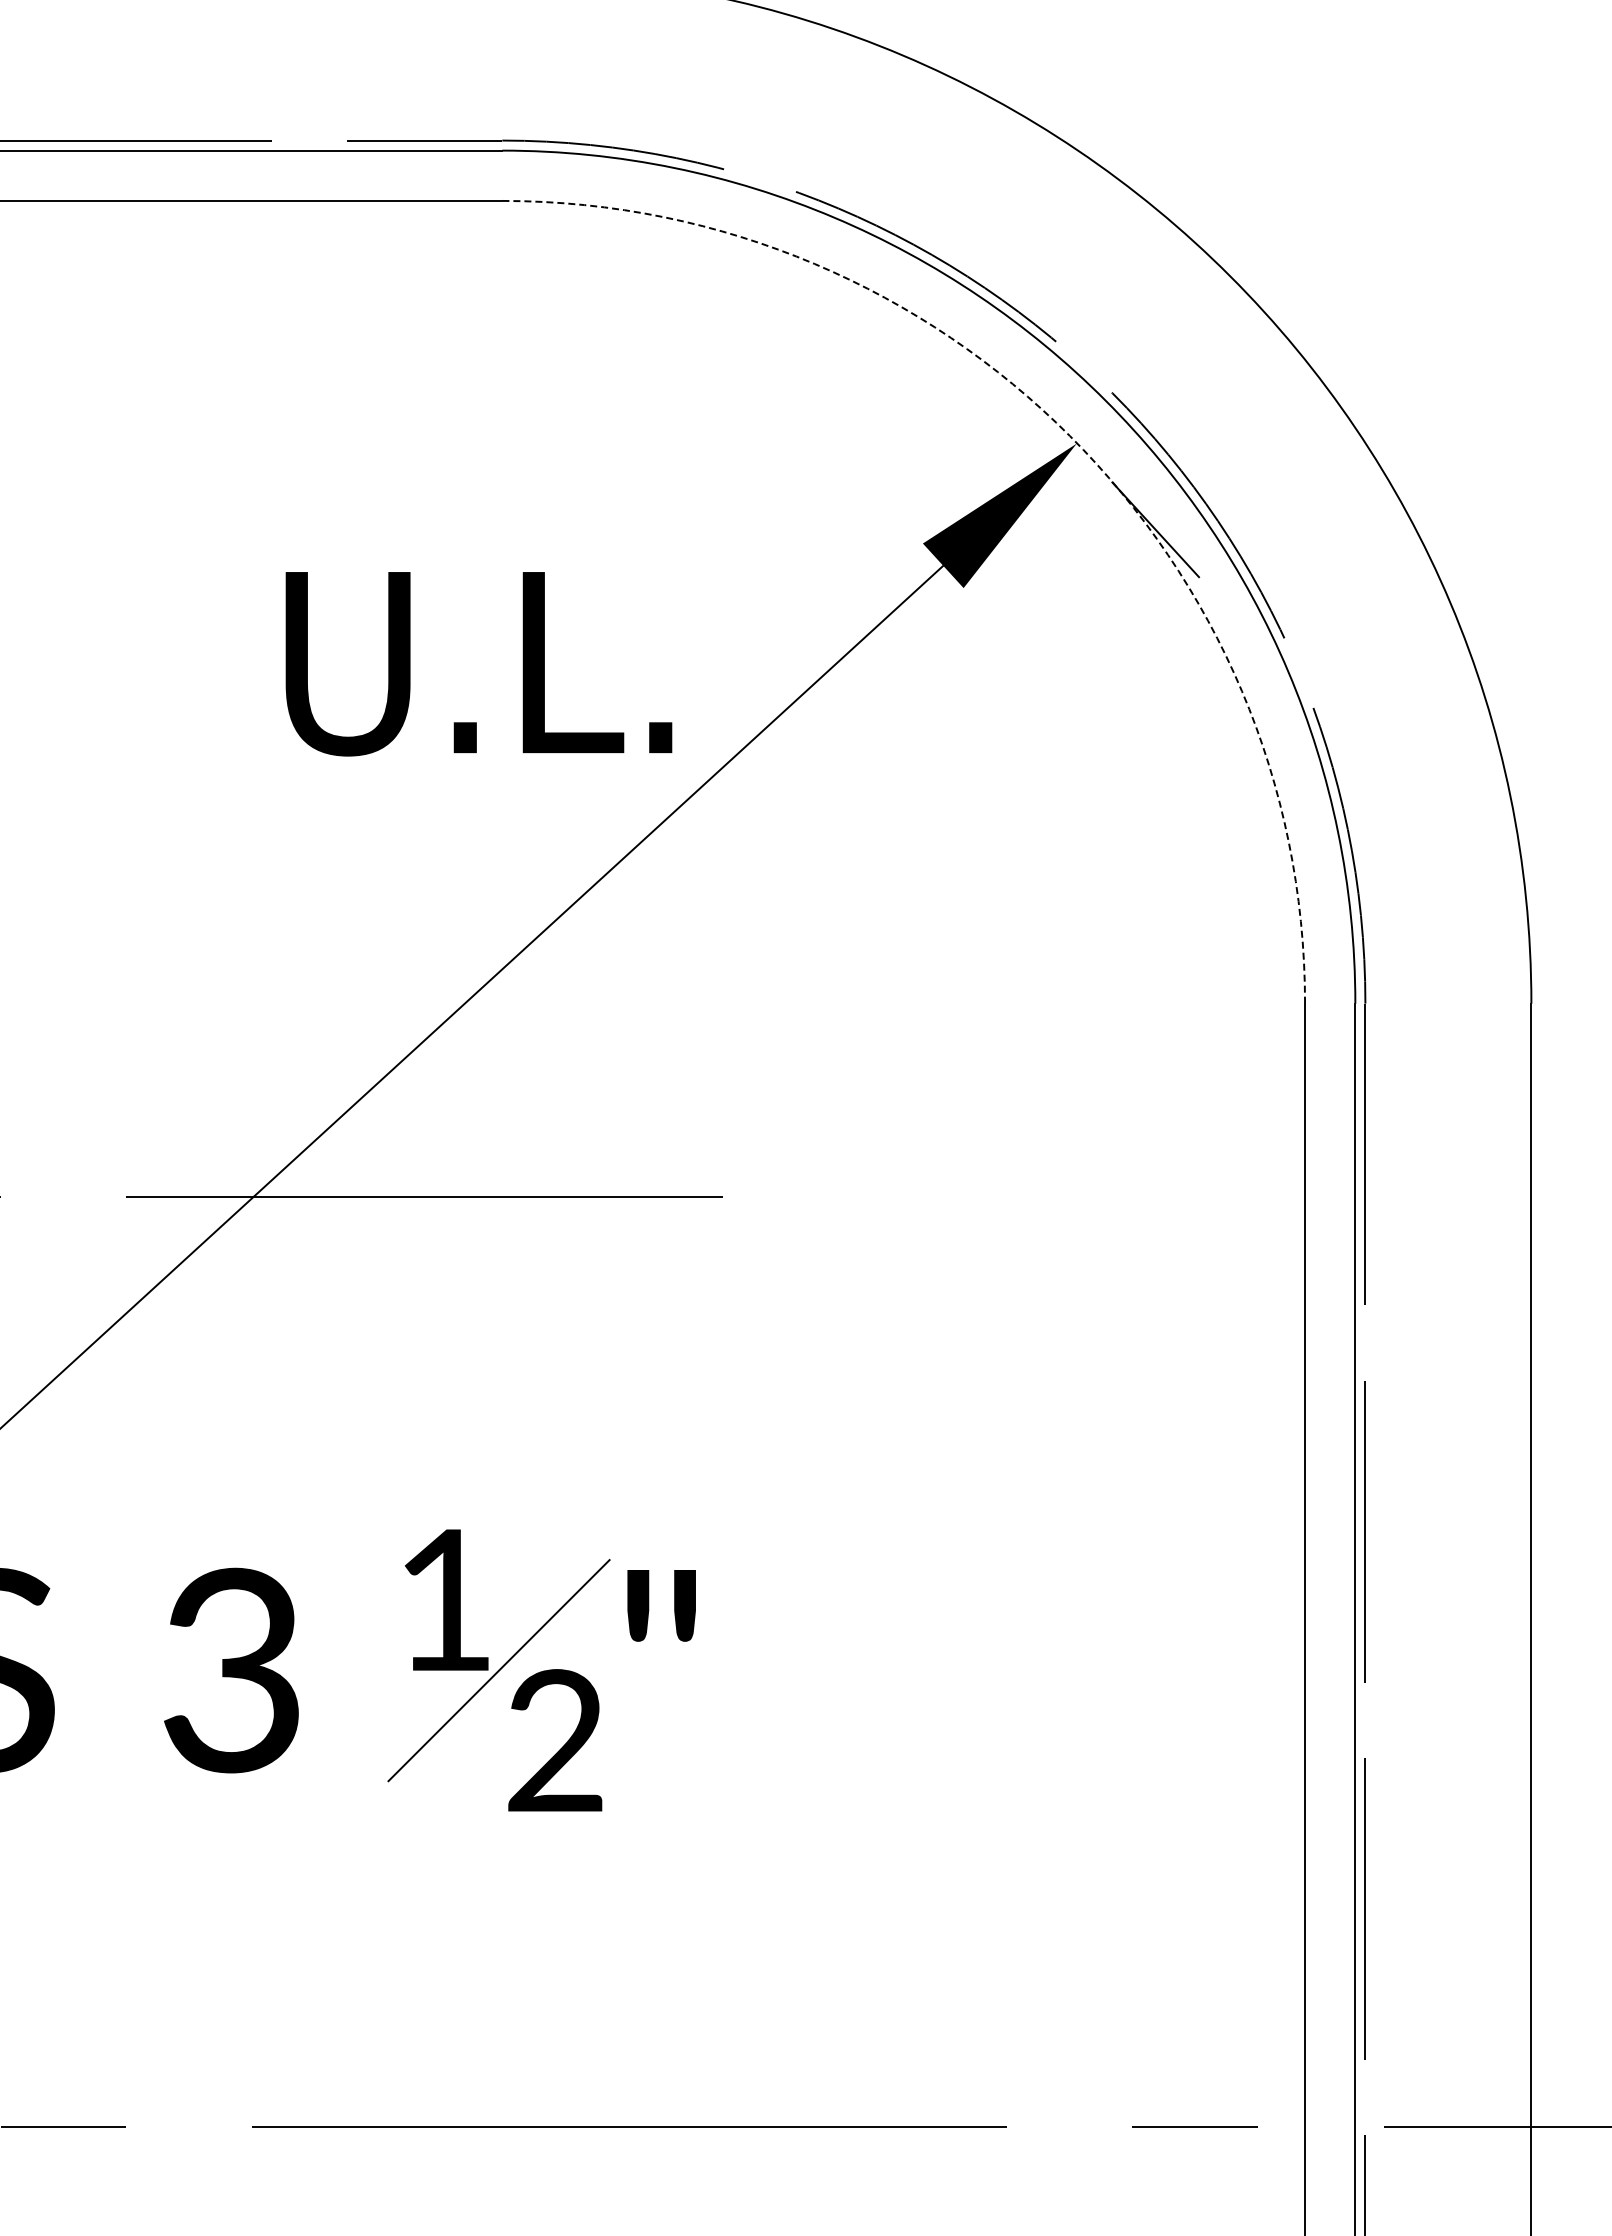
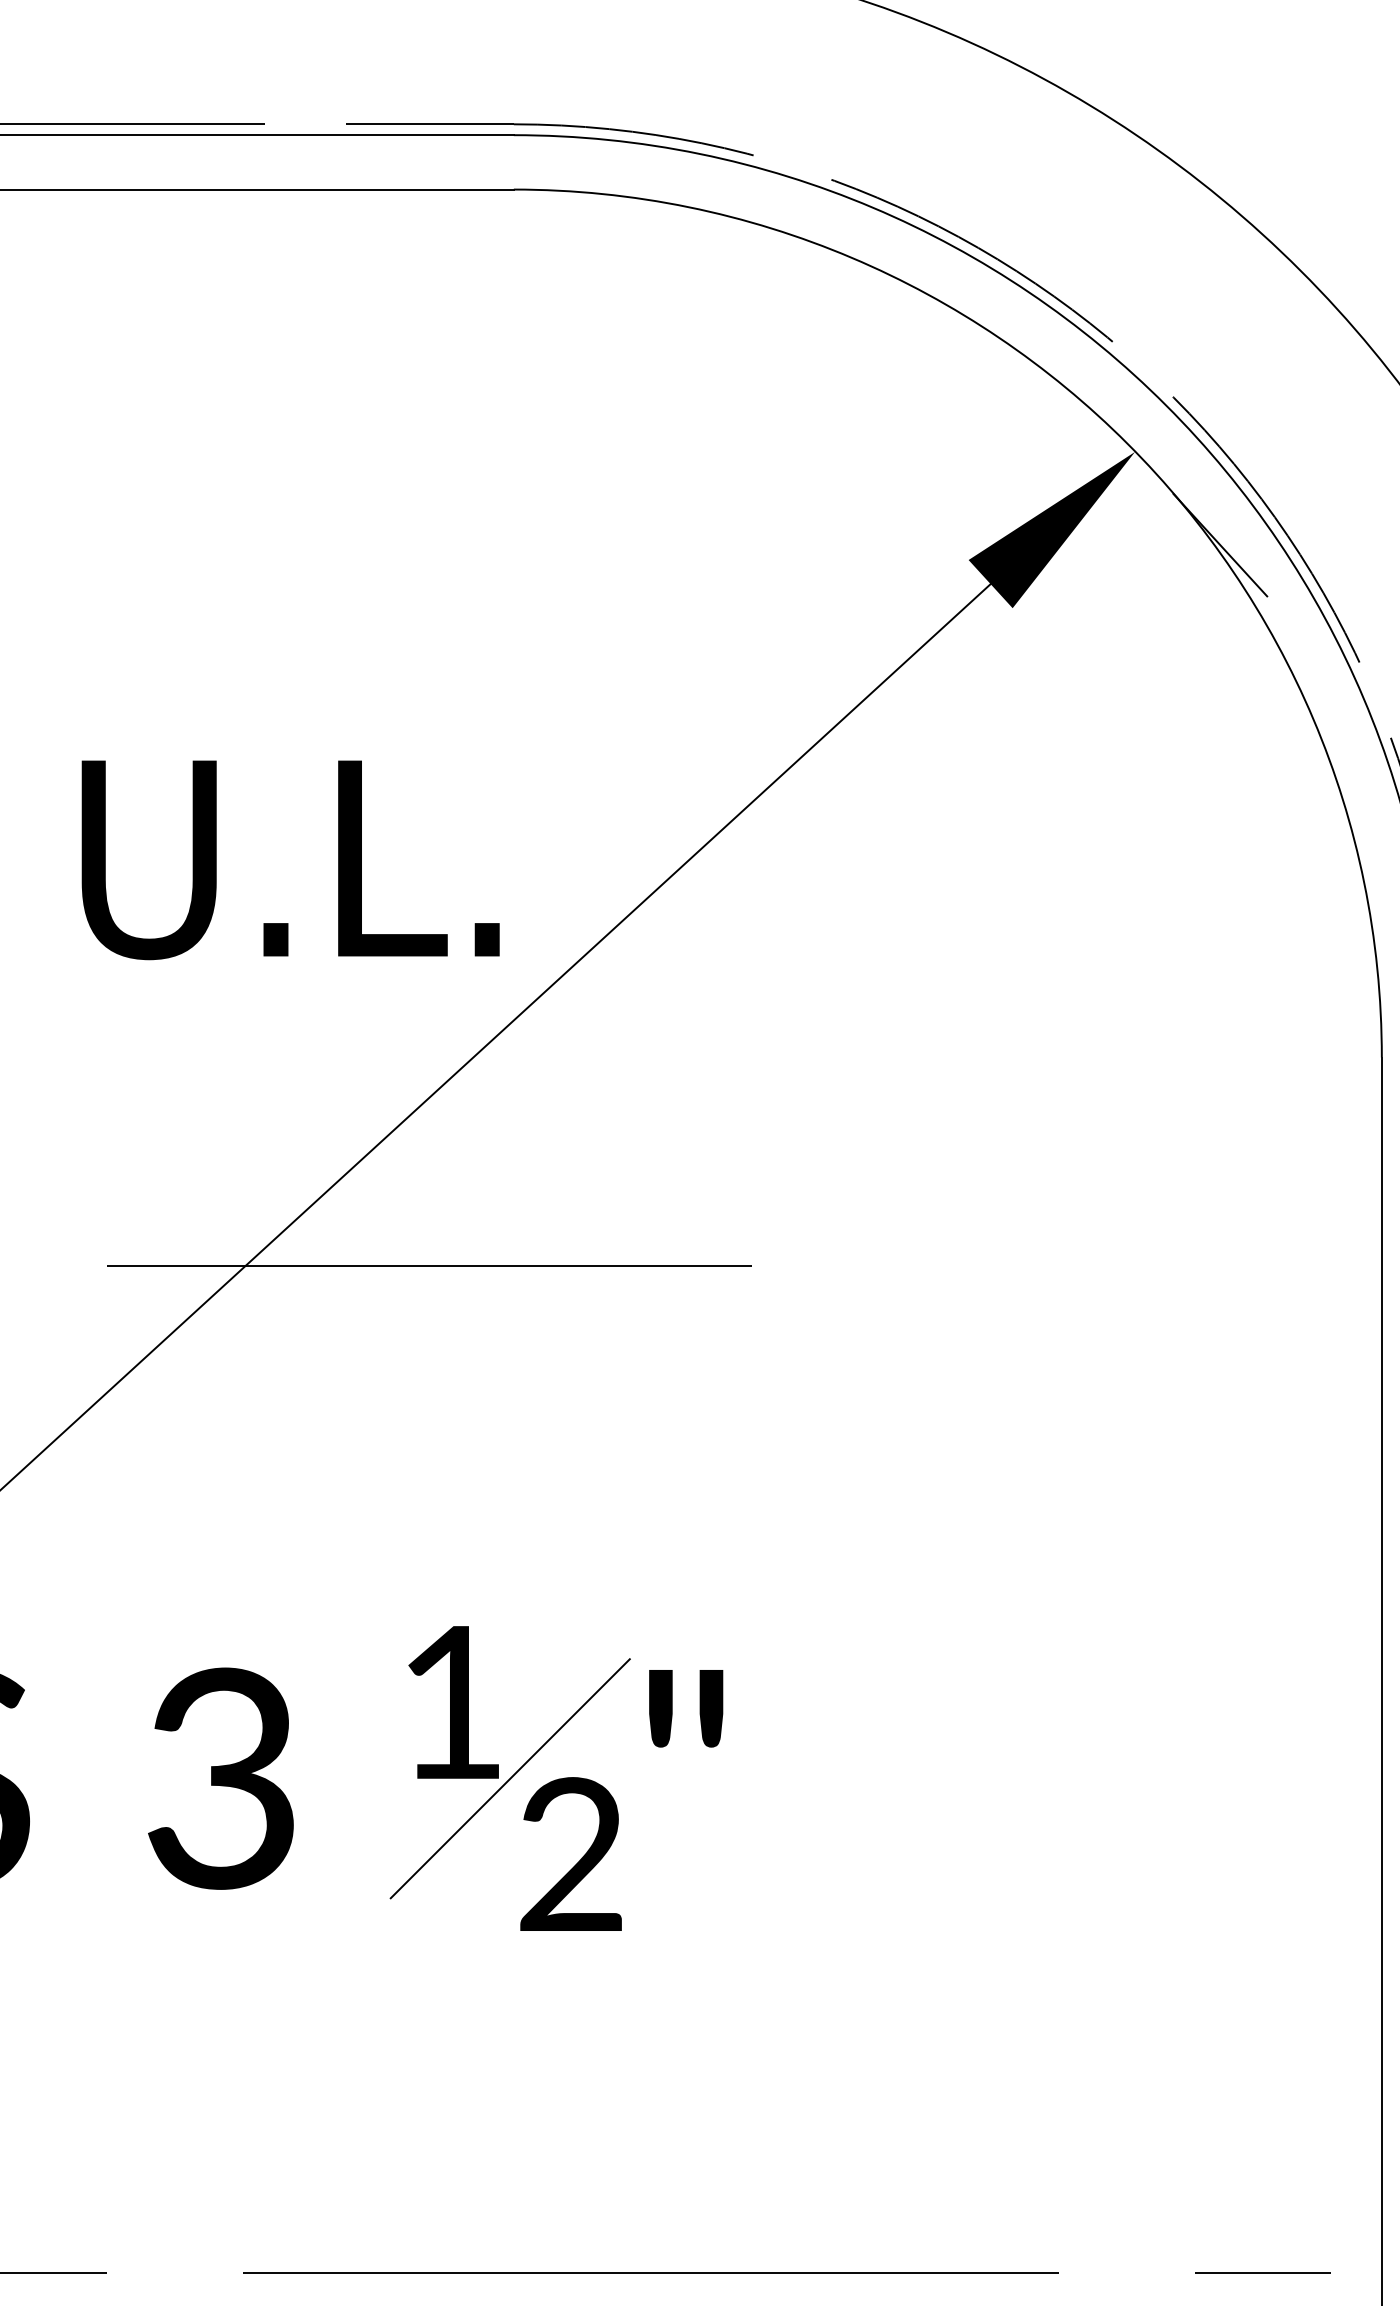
arc: (1069, 436) -> (1127, 444), dashed -> solid
text: (478, 664) -> (290, 860), moved

